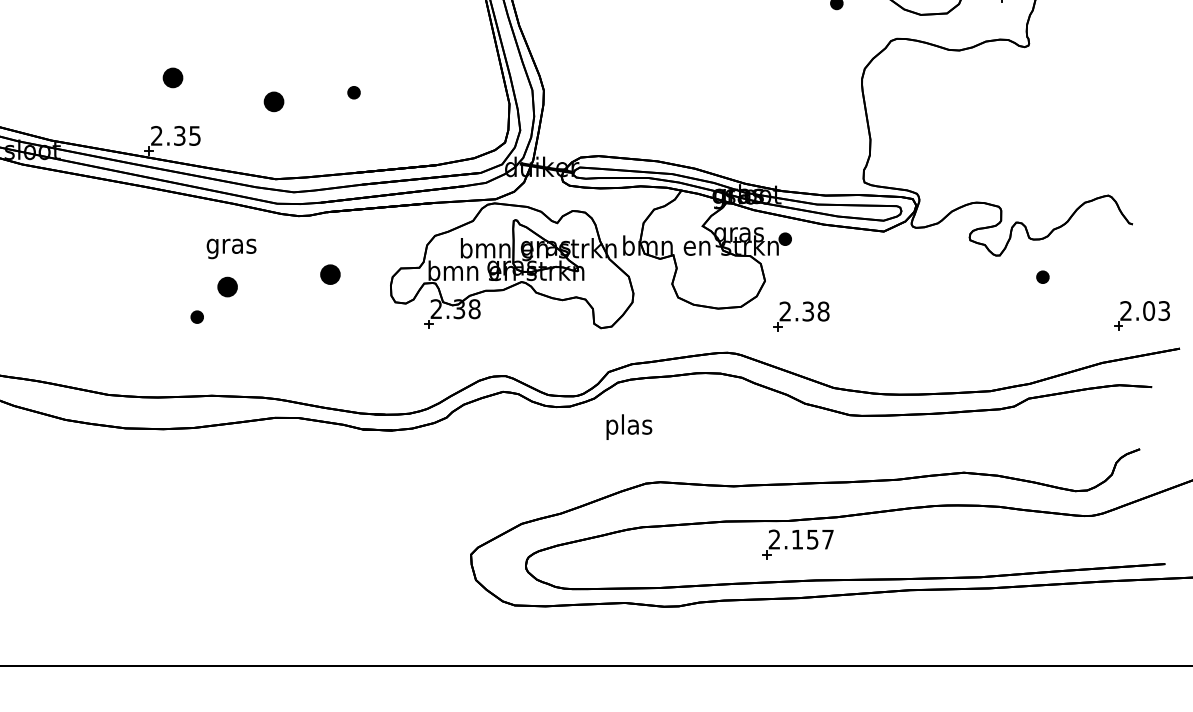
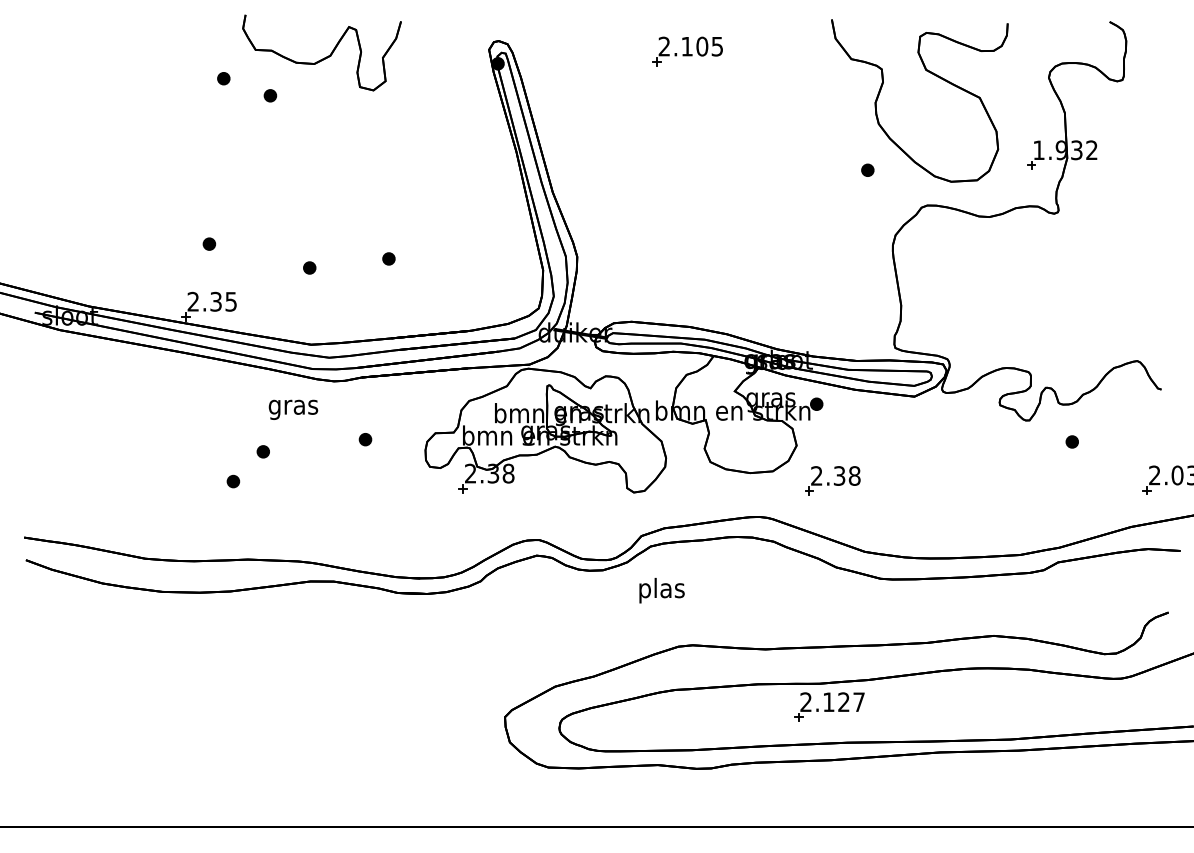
part: (173, 77) -> (209, 243), size x0.62
part: (273, 101) -> (309, 267), size x0.62
text: (231, 248) -> (293, 409), moved
part: (330, 274) -> (365, 439), size x0.62
part: (226, 286) -> (262, 451), size x0.62
text: (812, 539) -> (843, 702), 2.157 -> 2.127

